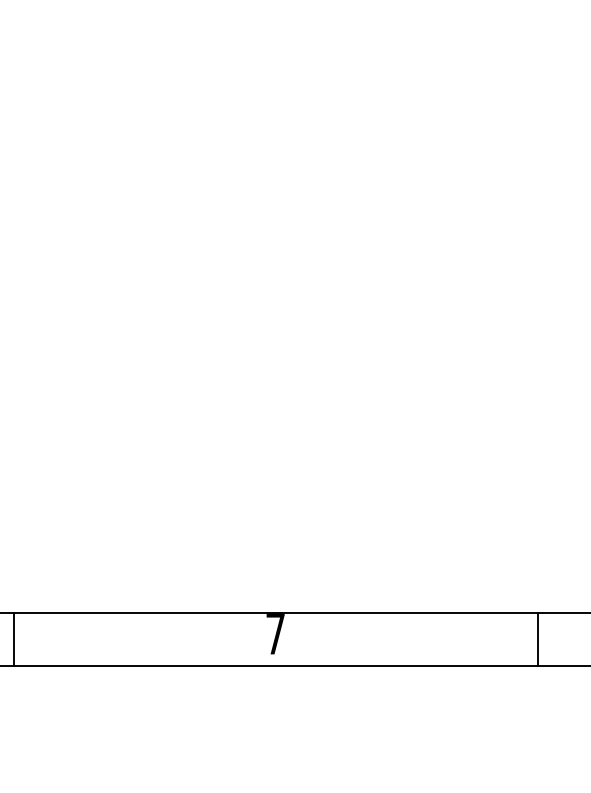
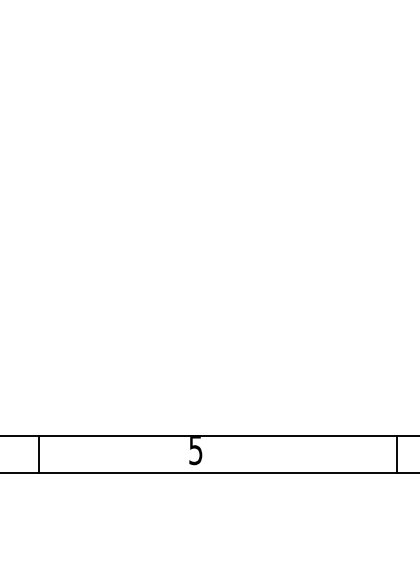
text: (275, 634) -> (195, 450), 7 -> 5
line: (14, 639) -> (38, 454), moved
line: (537, 639) -> (396, 454), moved

